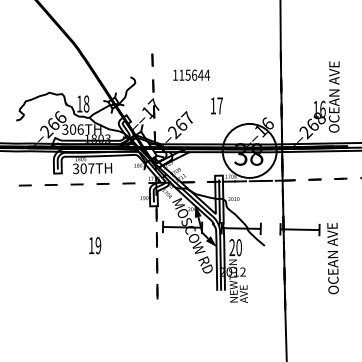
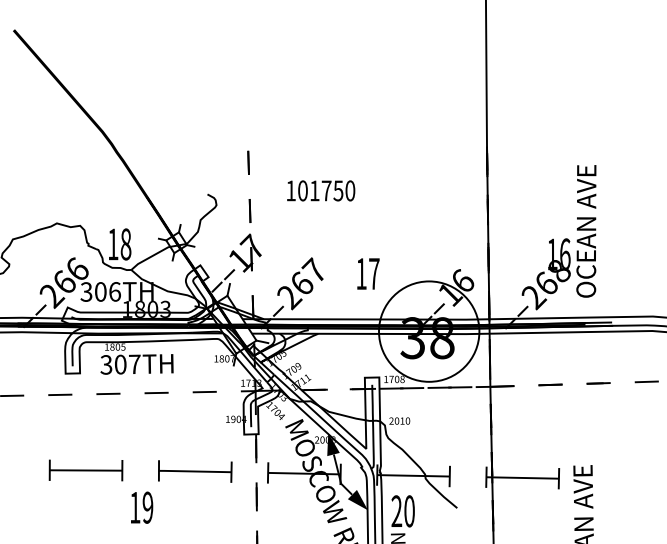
text: (194, 74) -> (326, 189), 115644 -> 101750
text: (216, 105) -> (367, 273), moved
part: (64, 225) -> (84, 470), added
part: (123, 225) -> (194, 470), added

